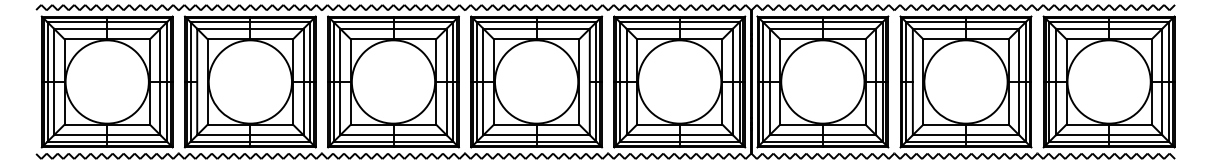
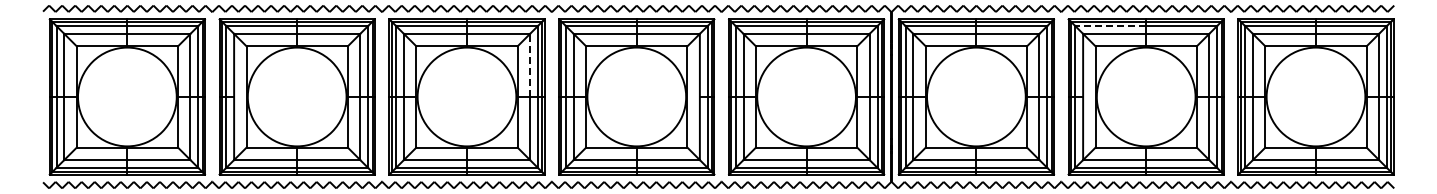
line: (935, 22) -> (1110, 26), solid -> dashed
line: (447, 55) -> (530, 65), solid -> dashed

